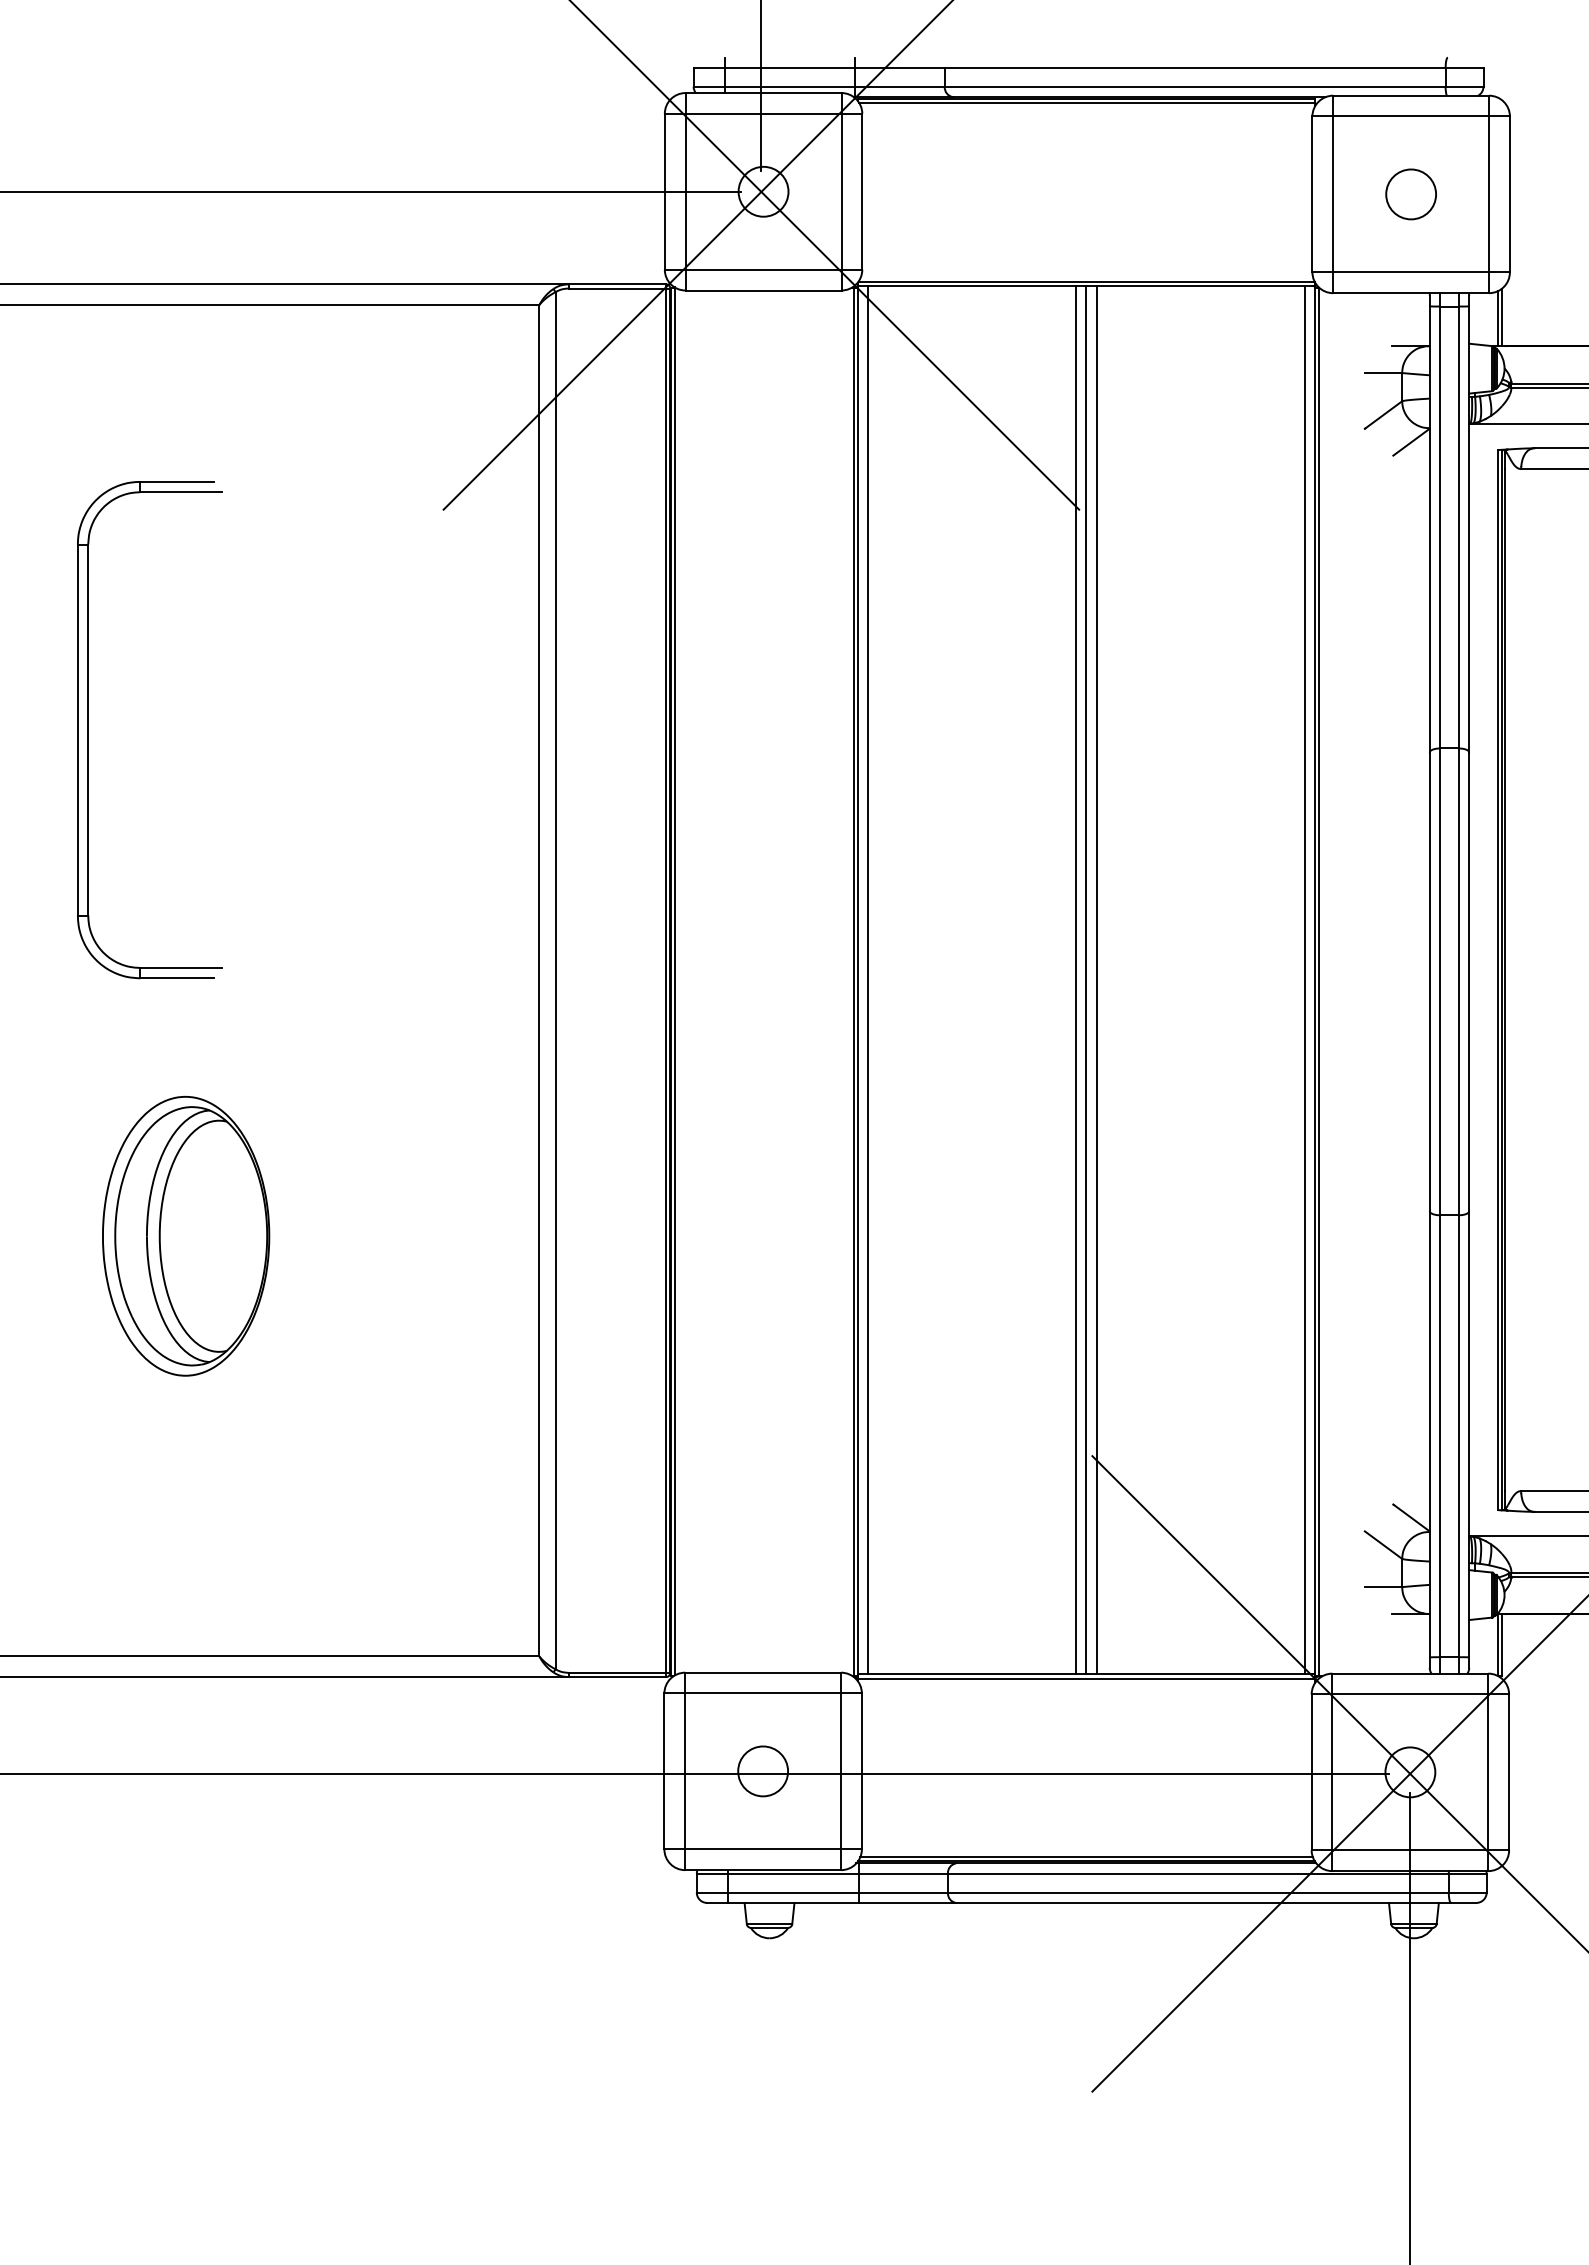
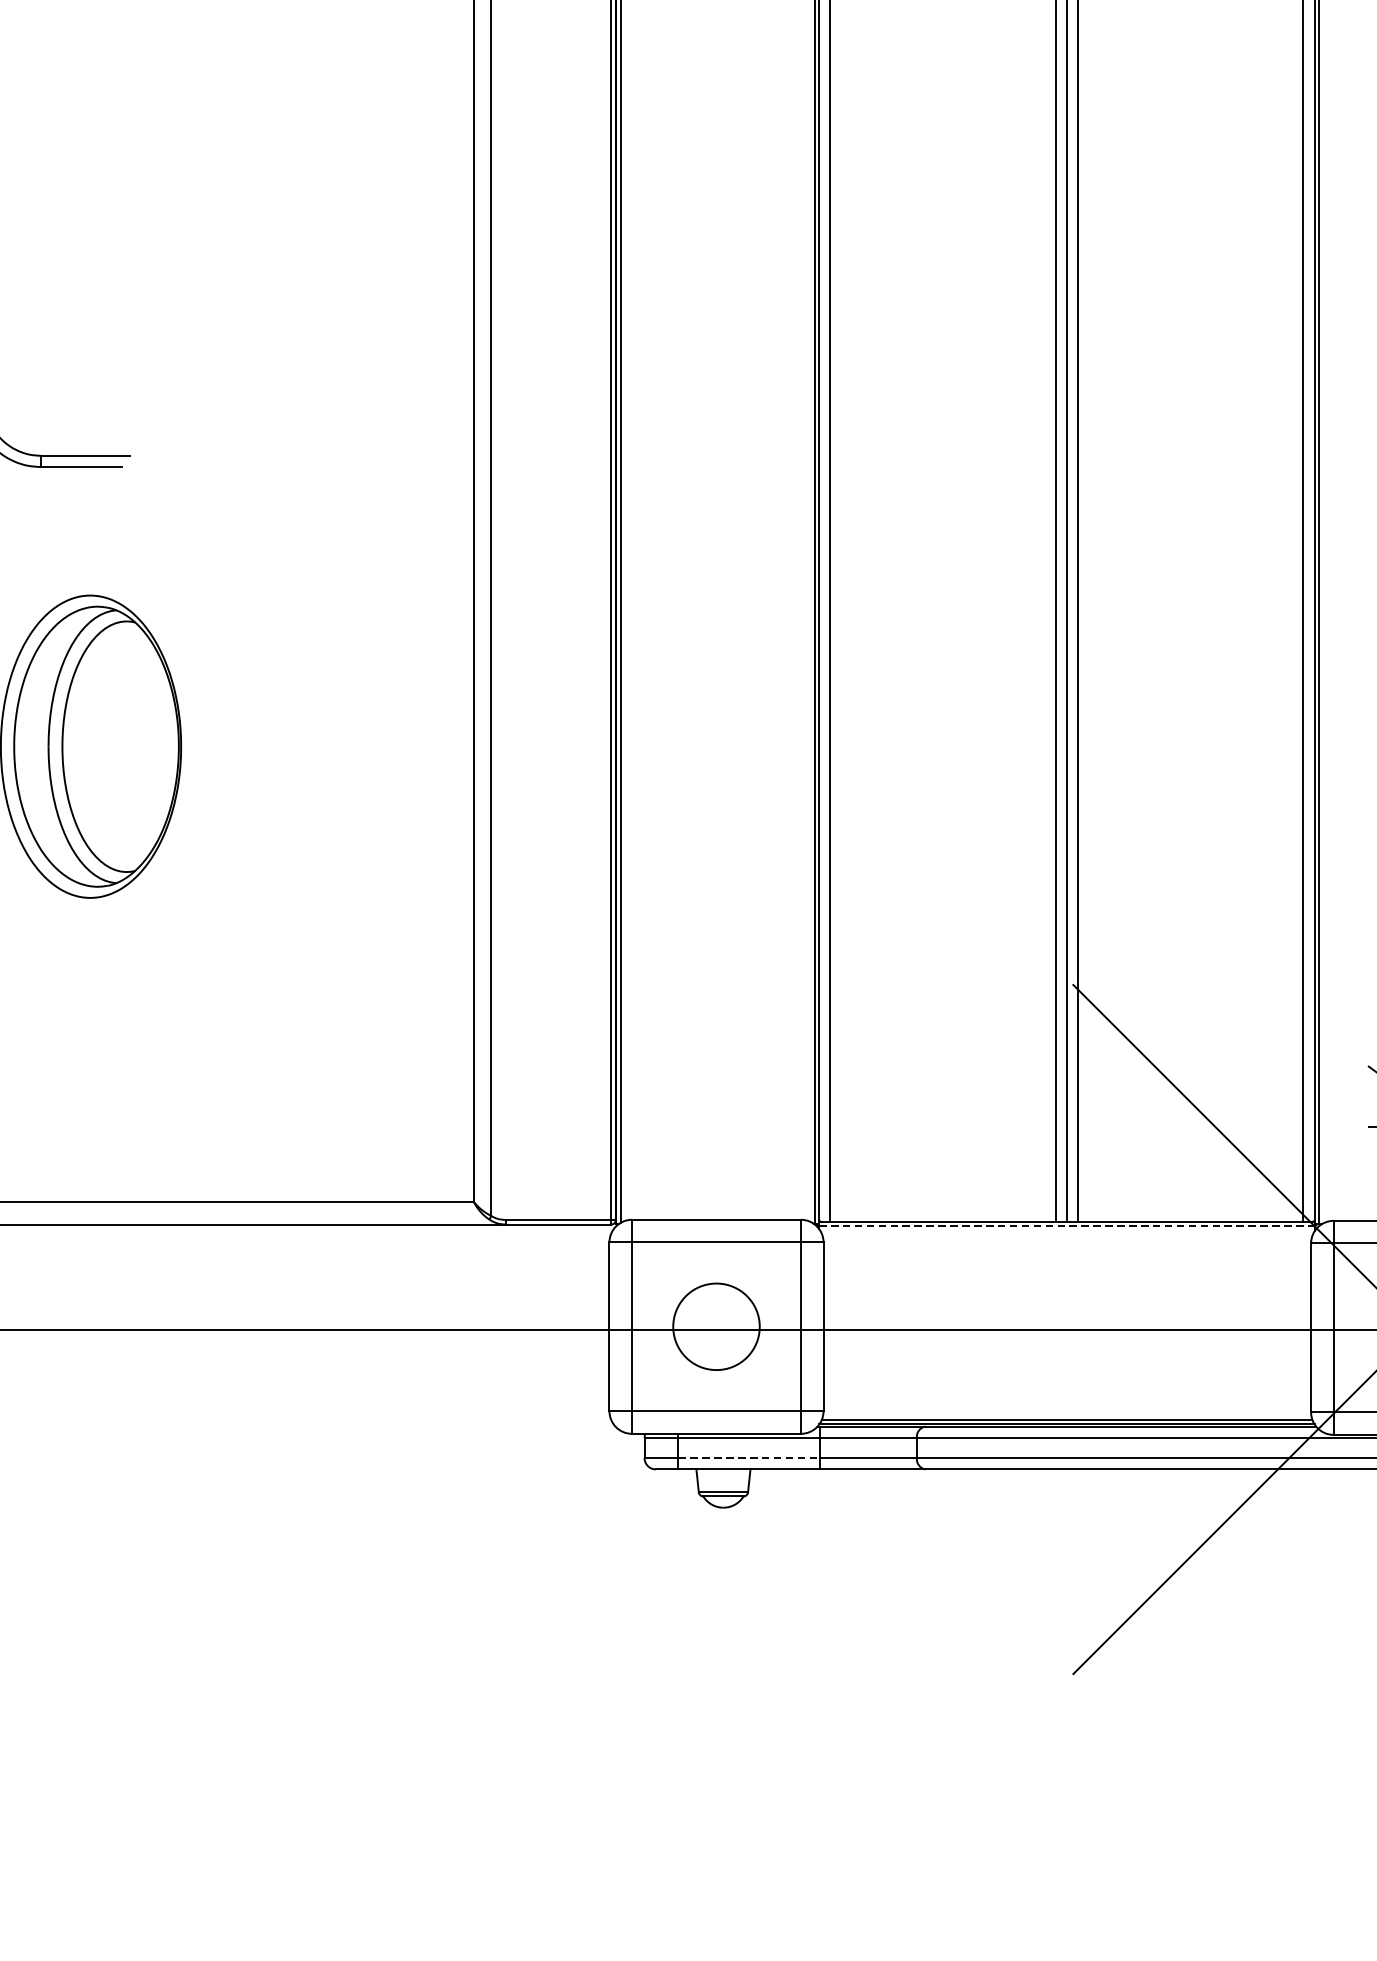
line: (1086, 1678) -> (1067, 1226), solid -> dashed
circle: (763, 1771) -> (716, 1326), size x1.6
line: (793, 1892) -> (749, 1458), solid -> dashed

